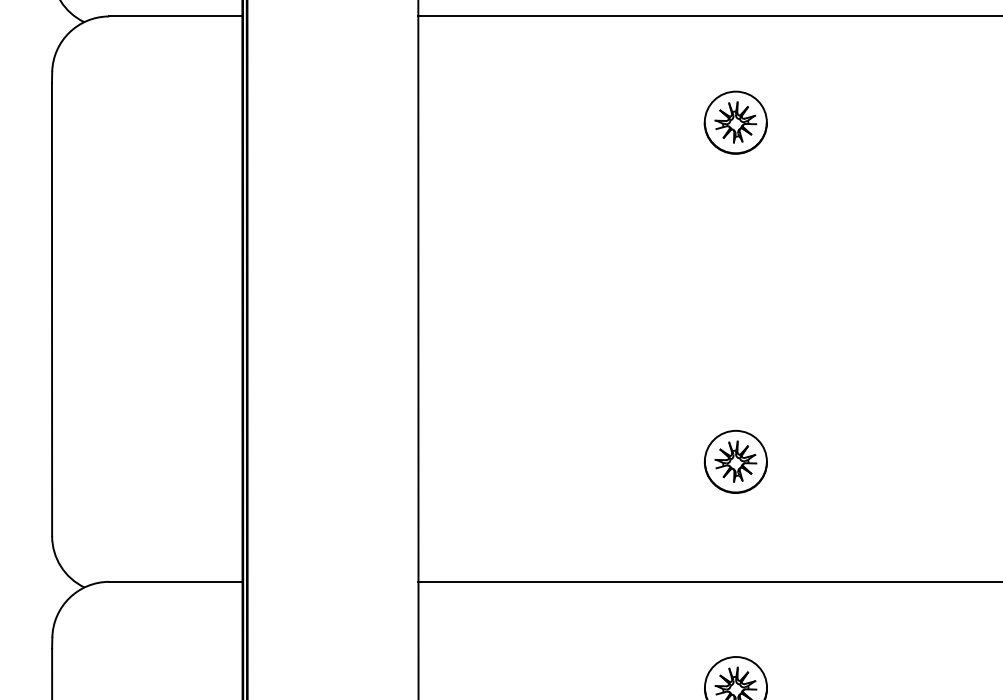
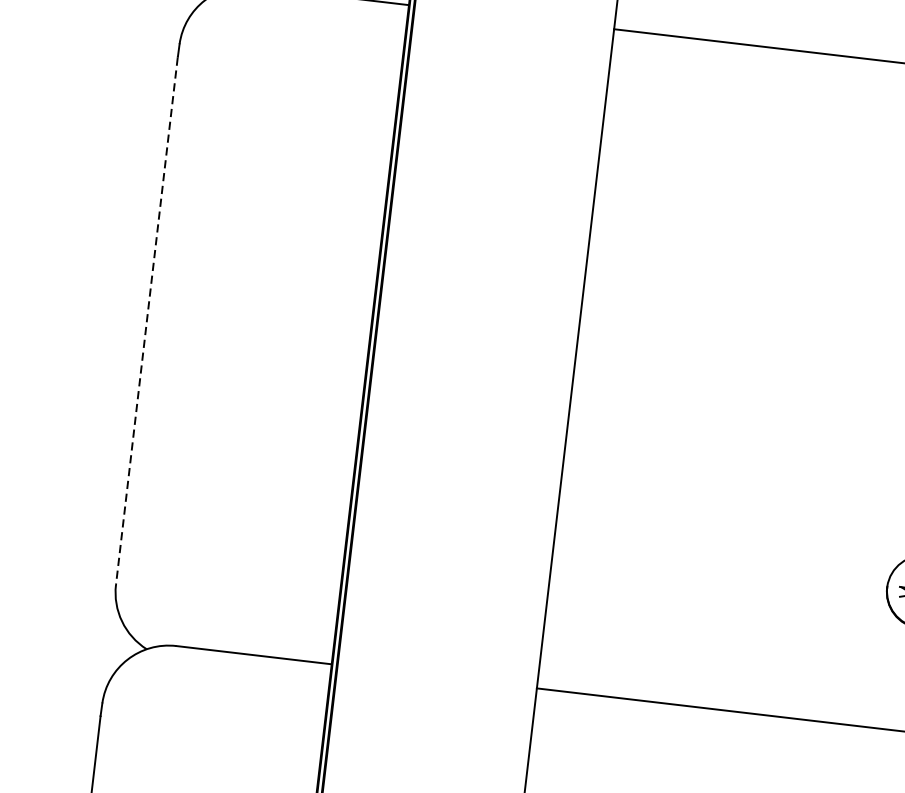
line: (52, 310) -> (147, 321), solid -> dashed

